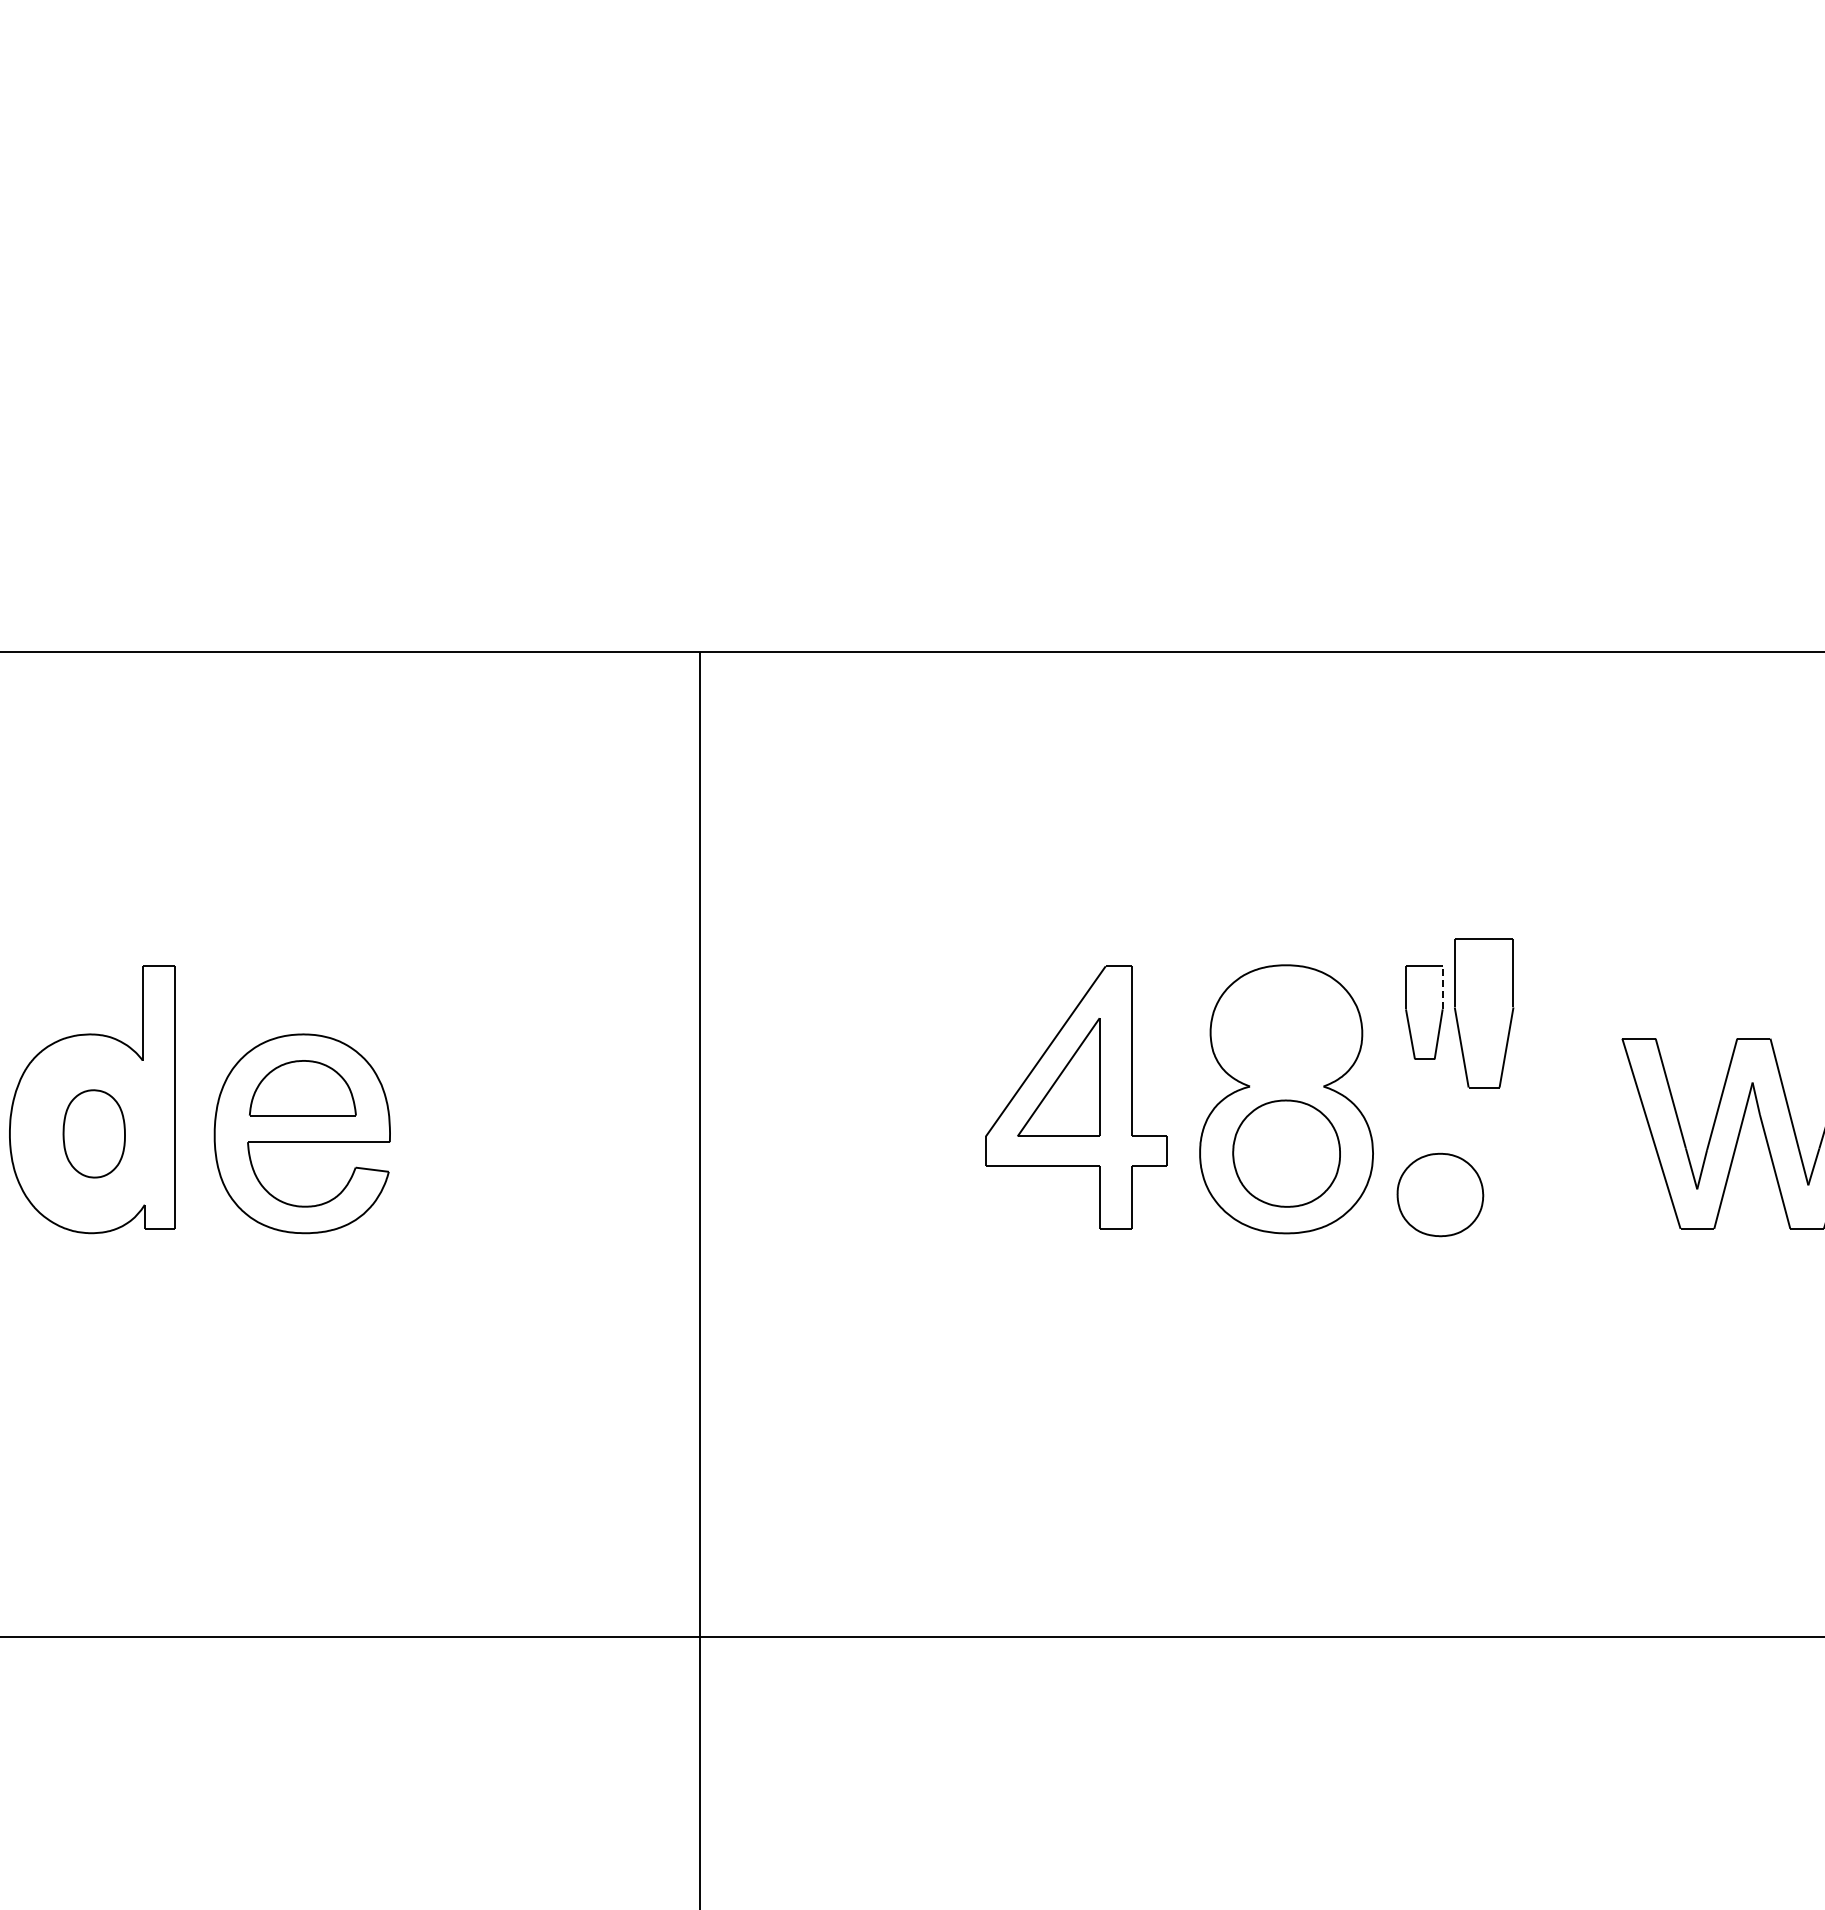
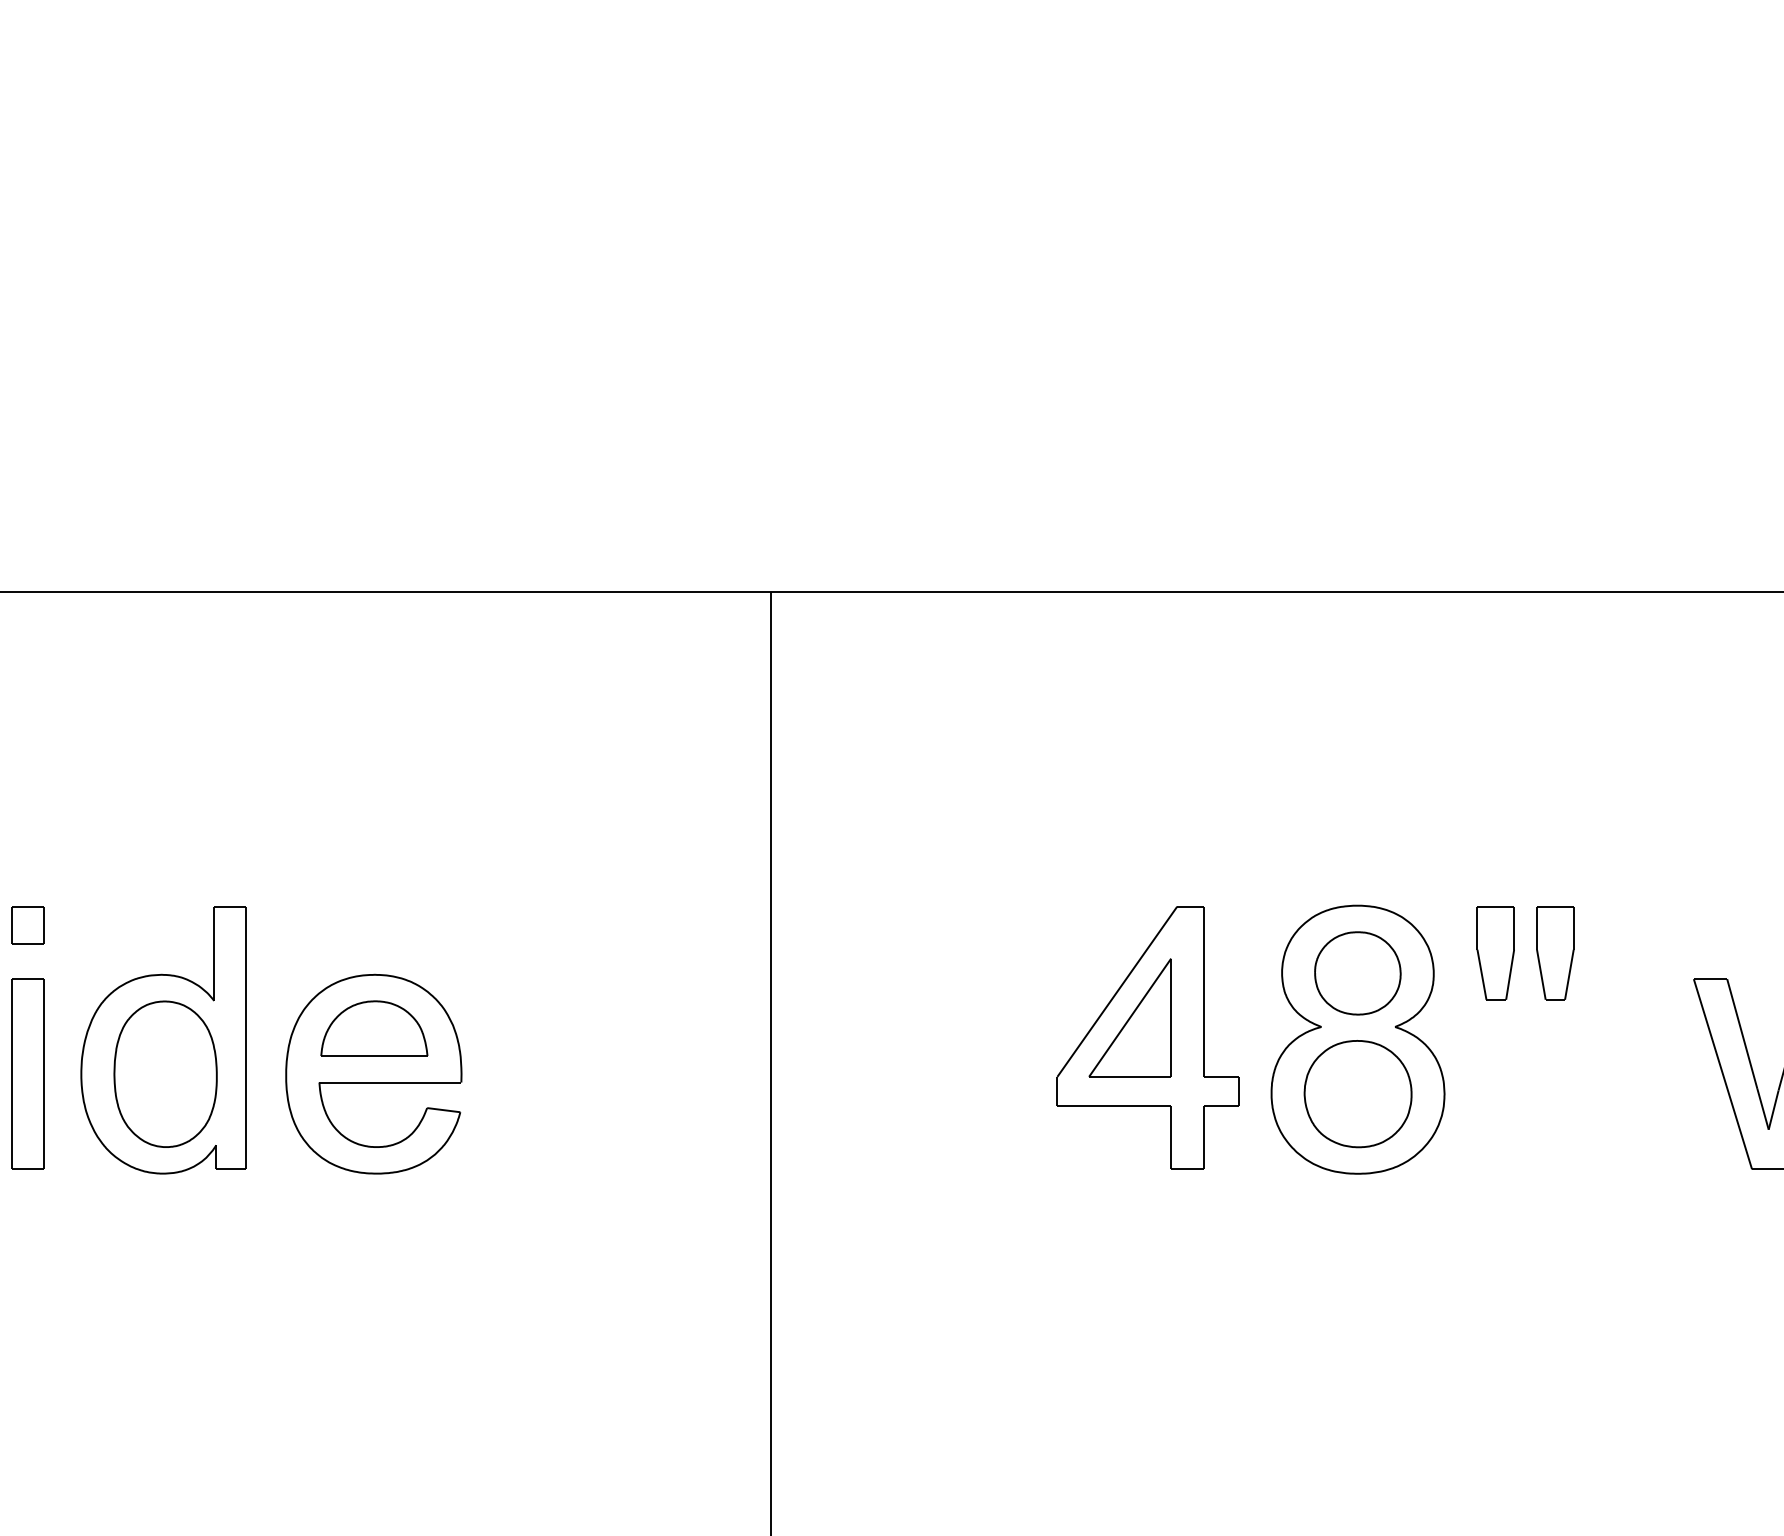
line: (1442, 987) -> (1513, 927), dashed -> solid
part: (1483, 1012) -> (1554, 952), size x0.62
part: (94, 1133) -> (165, 1073), size x1.67
part: (1440, 1194) -> (1357, 972), moved

